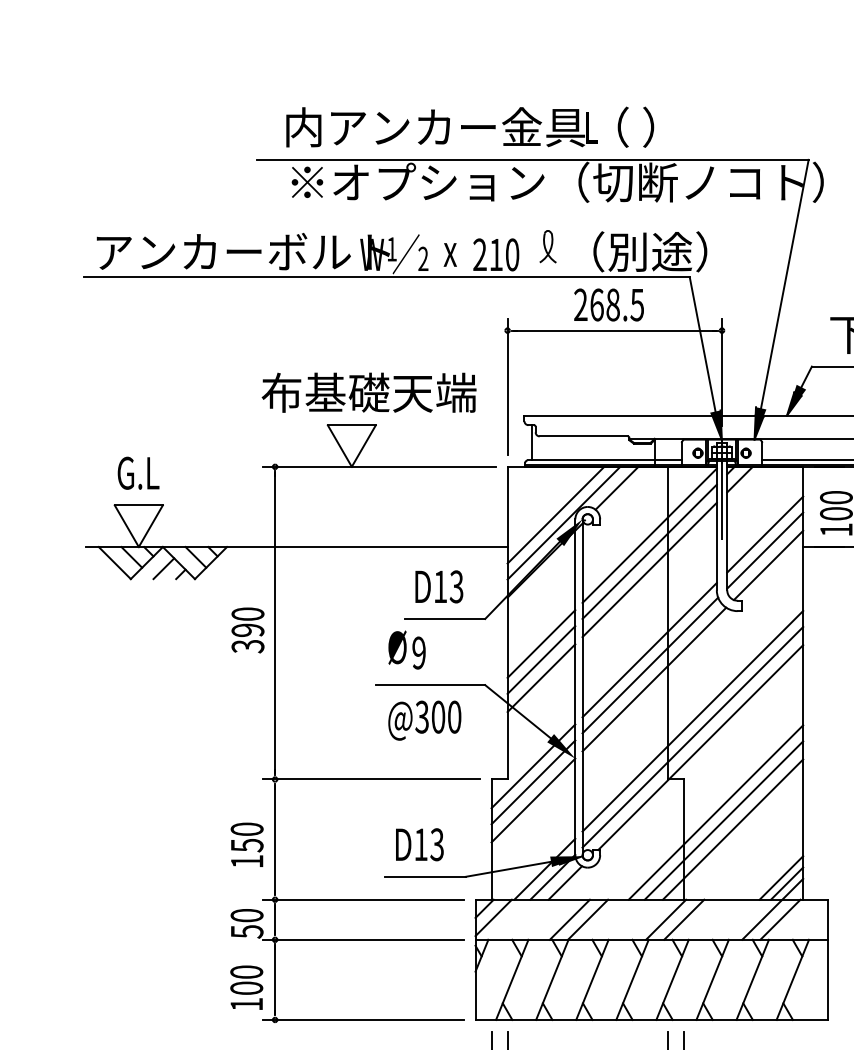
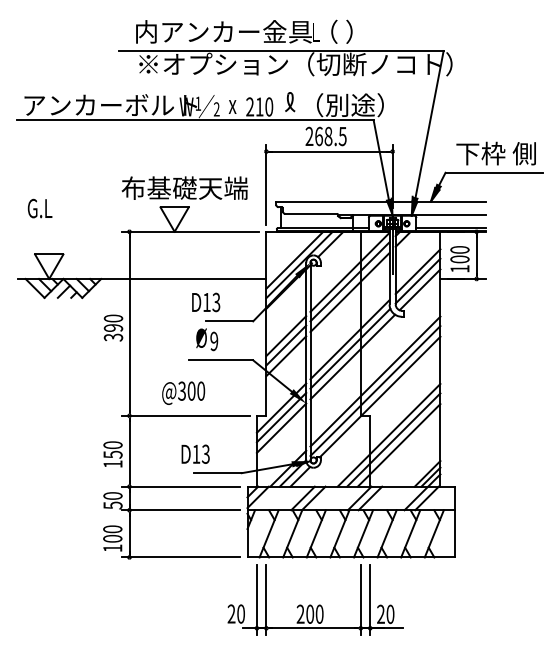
text: (137, 473) -> (39, 208), moved
text: (439, 586) -> (206, 302), moved
text: (424, 719) -> (183, 392), moved
text: (419, 843) -> (195, 453), moved

